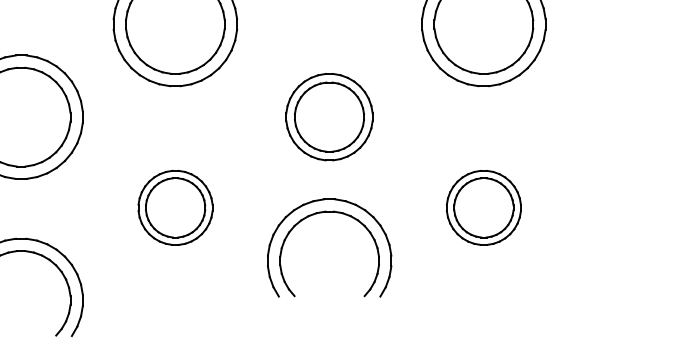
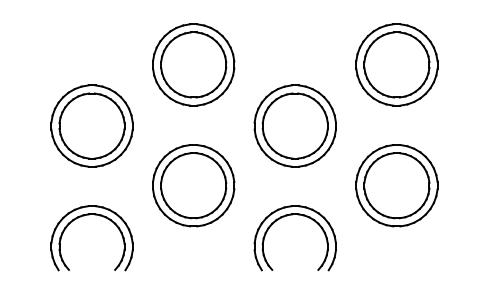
part: (328, 116) -> (294, 125), size x1.43
part: (175, 207) -> (193, 185), size x1.67
part: (483, 207) -> (396, 185), size x1.67
part: (325, 213) -> (292, 215), moved

